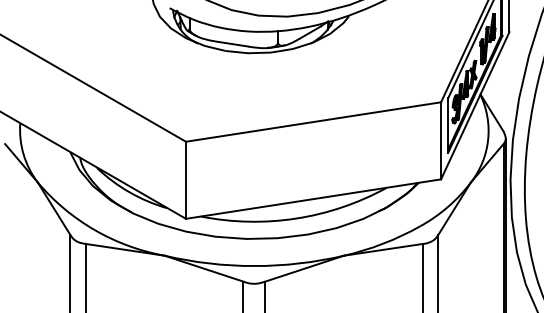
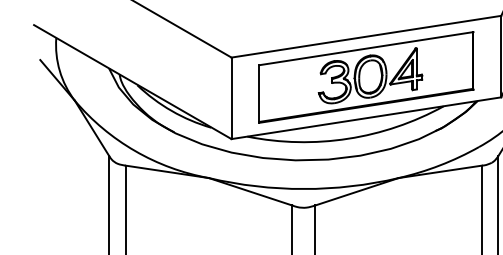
part: (313, 160) -> (366, 77), added

